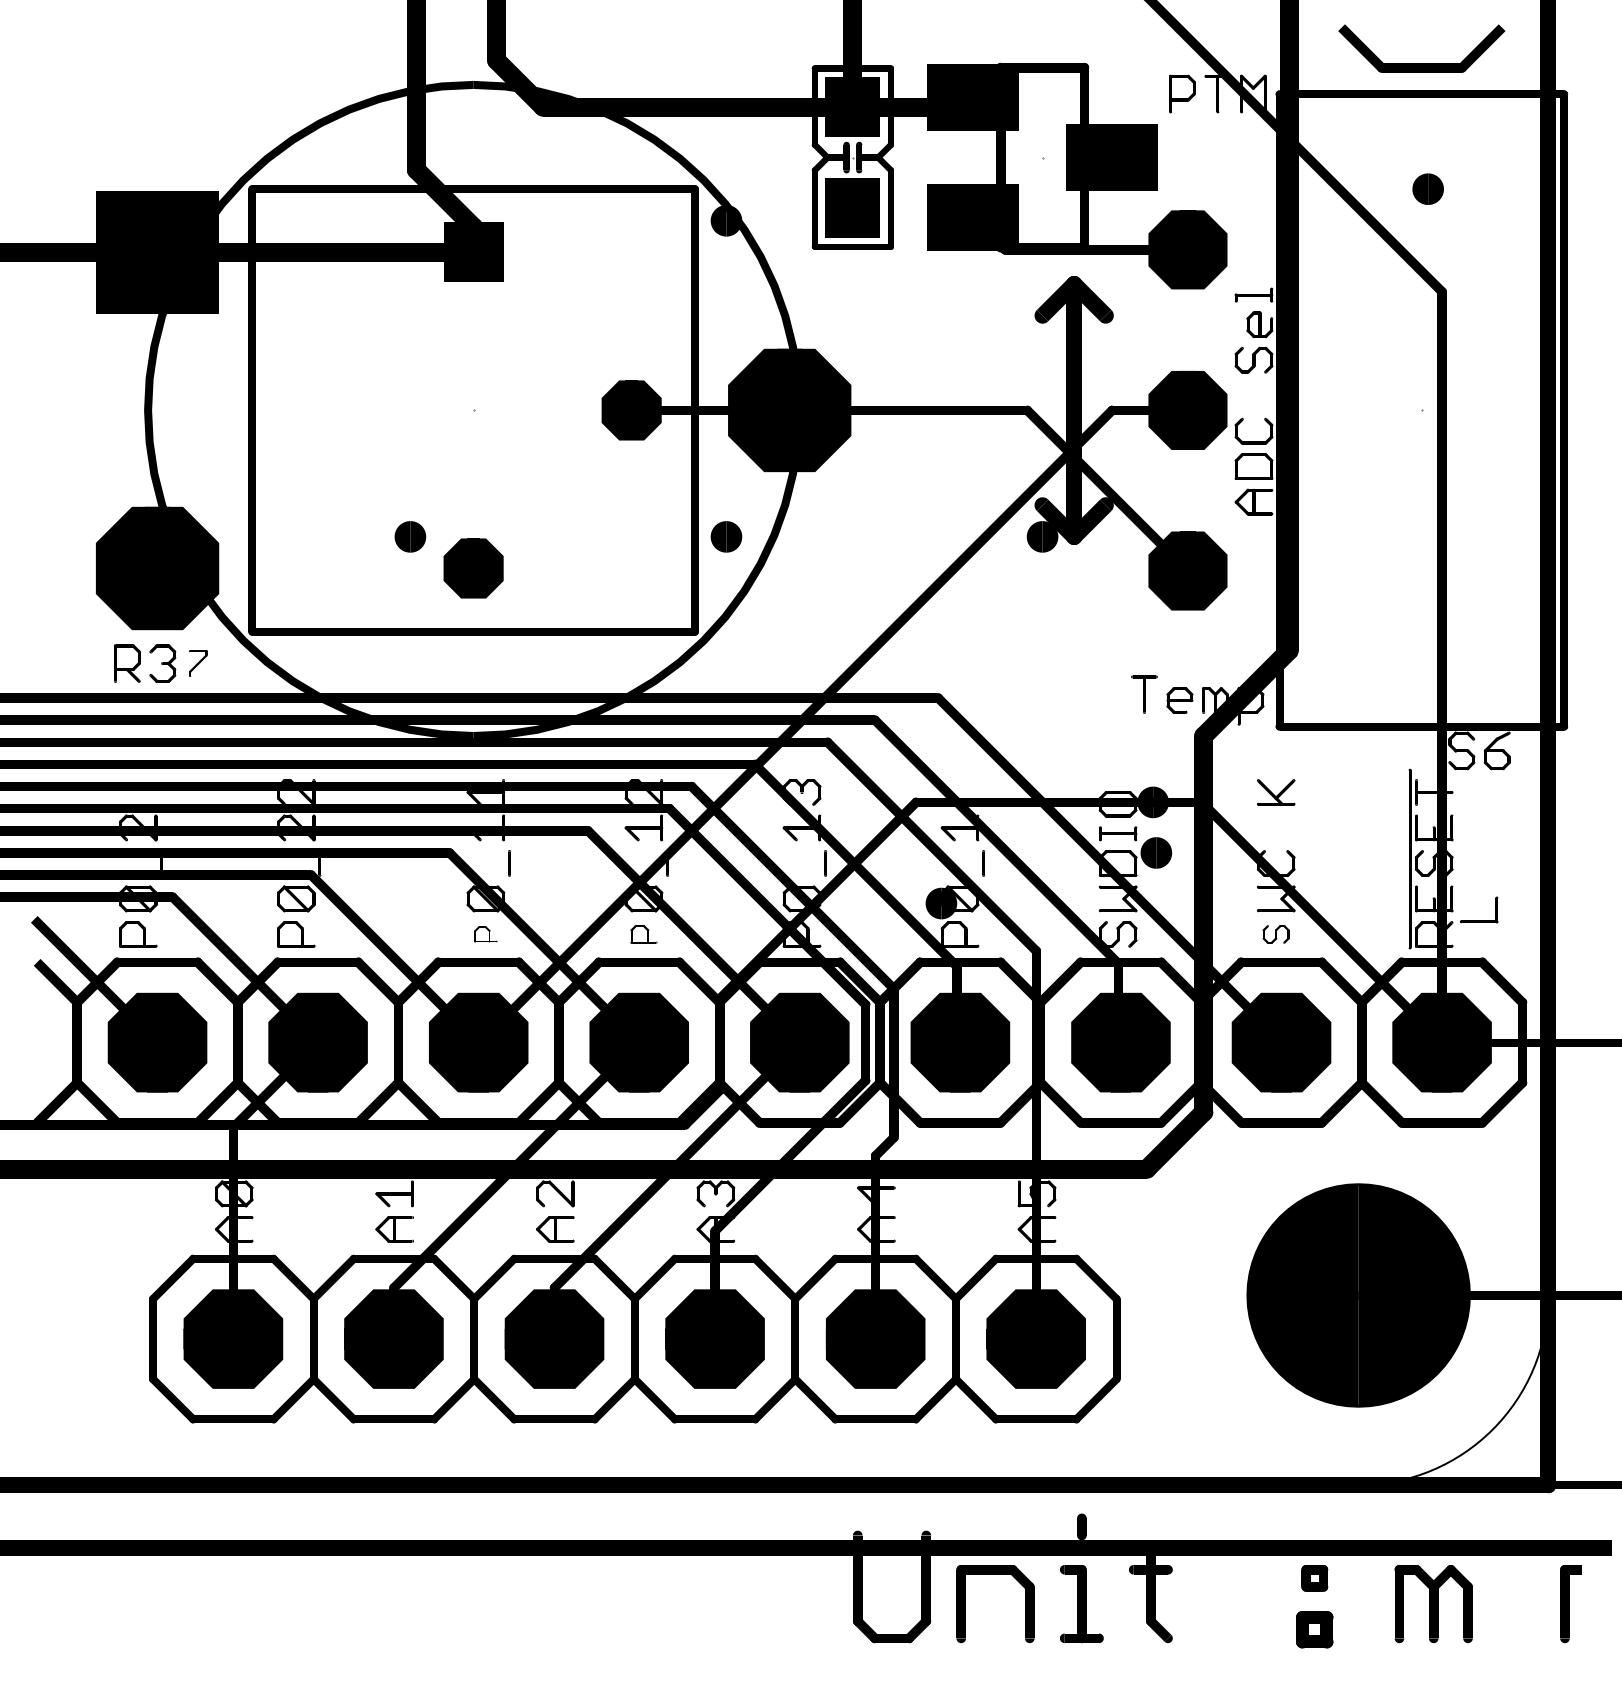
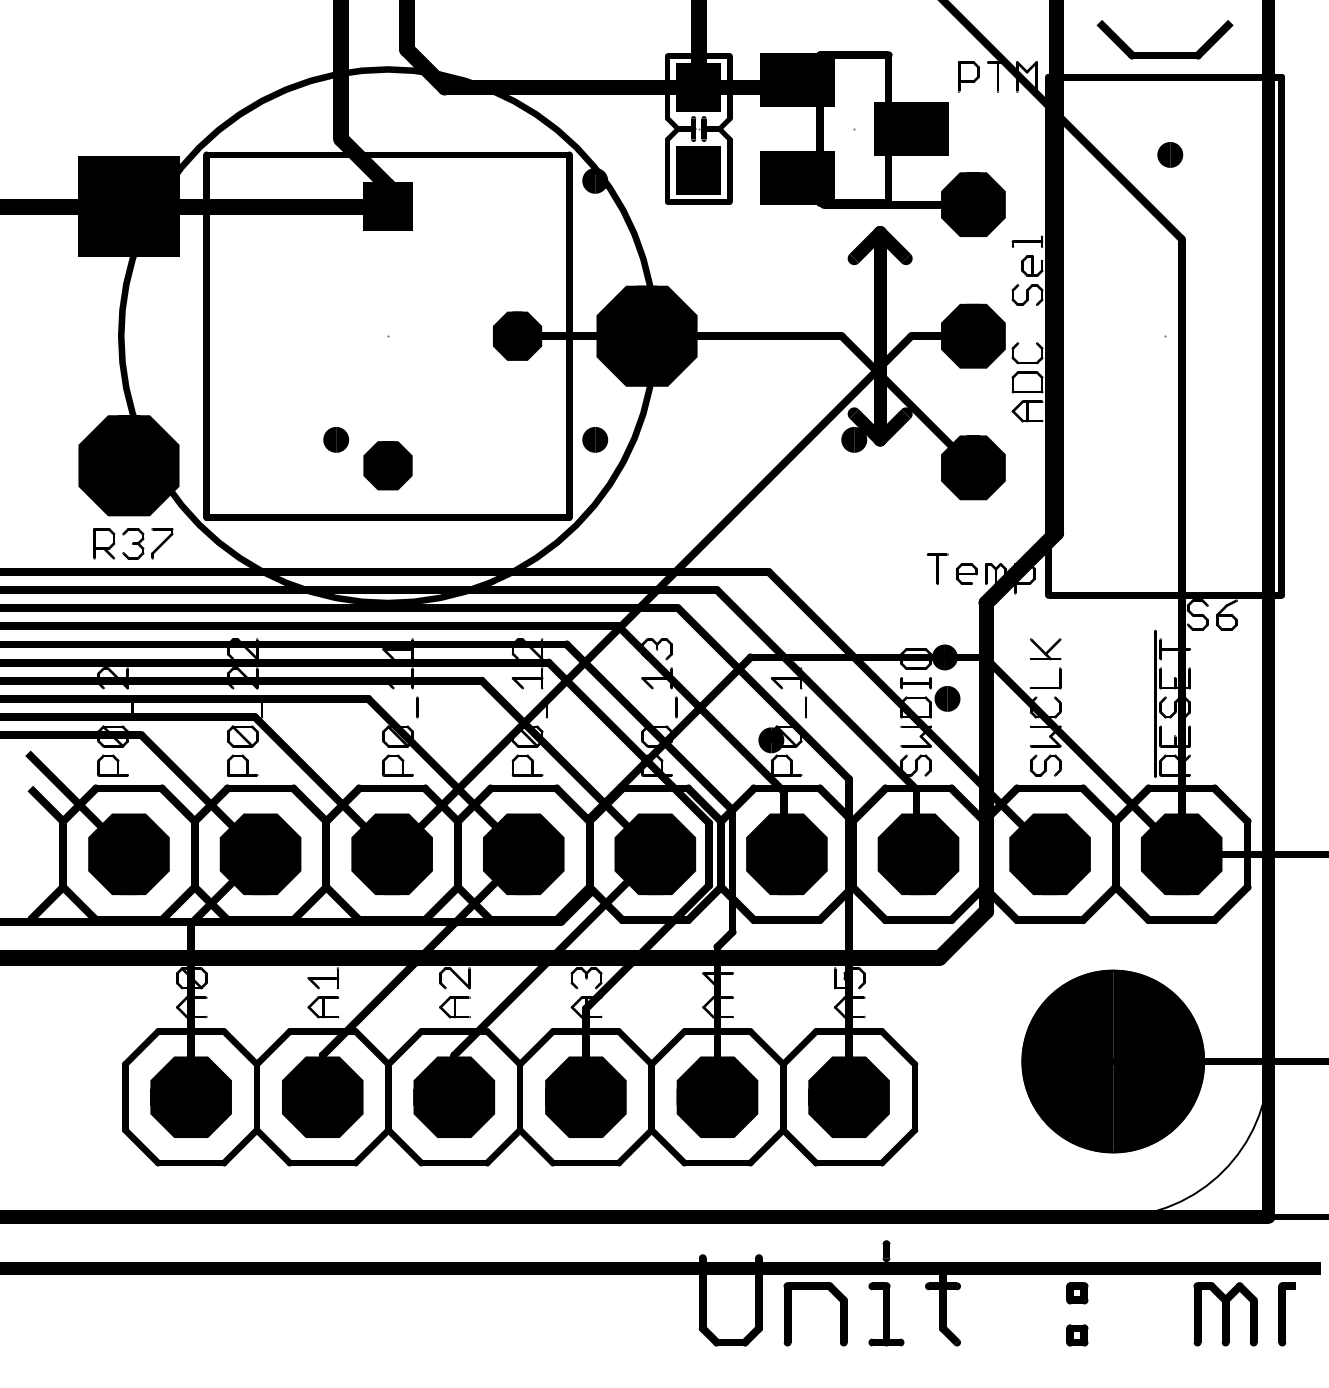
part: (198, 663) -> (162, 543), size x1.43
part: (1479, 920) -> (1045, 687), moved
part: (485, 934) -> (397, 765), size x1.67
part: (643, 934) -> (527, 765), size x1.43
part: (1275, 934) -> (1045, 765), size x1.43
part: (1433, 1604) -> (1225, 1314), moved
part: (1314, 1629) -> (1077, 1335), size x0.71

